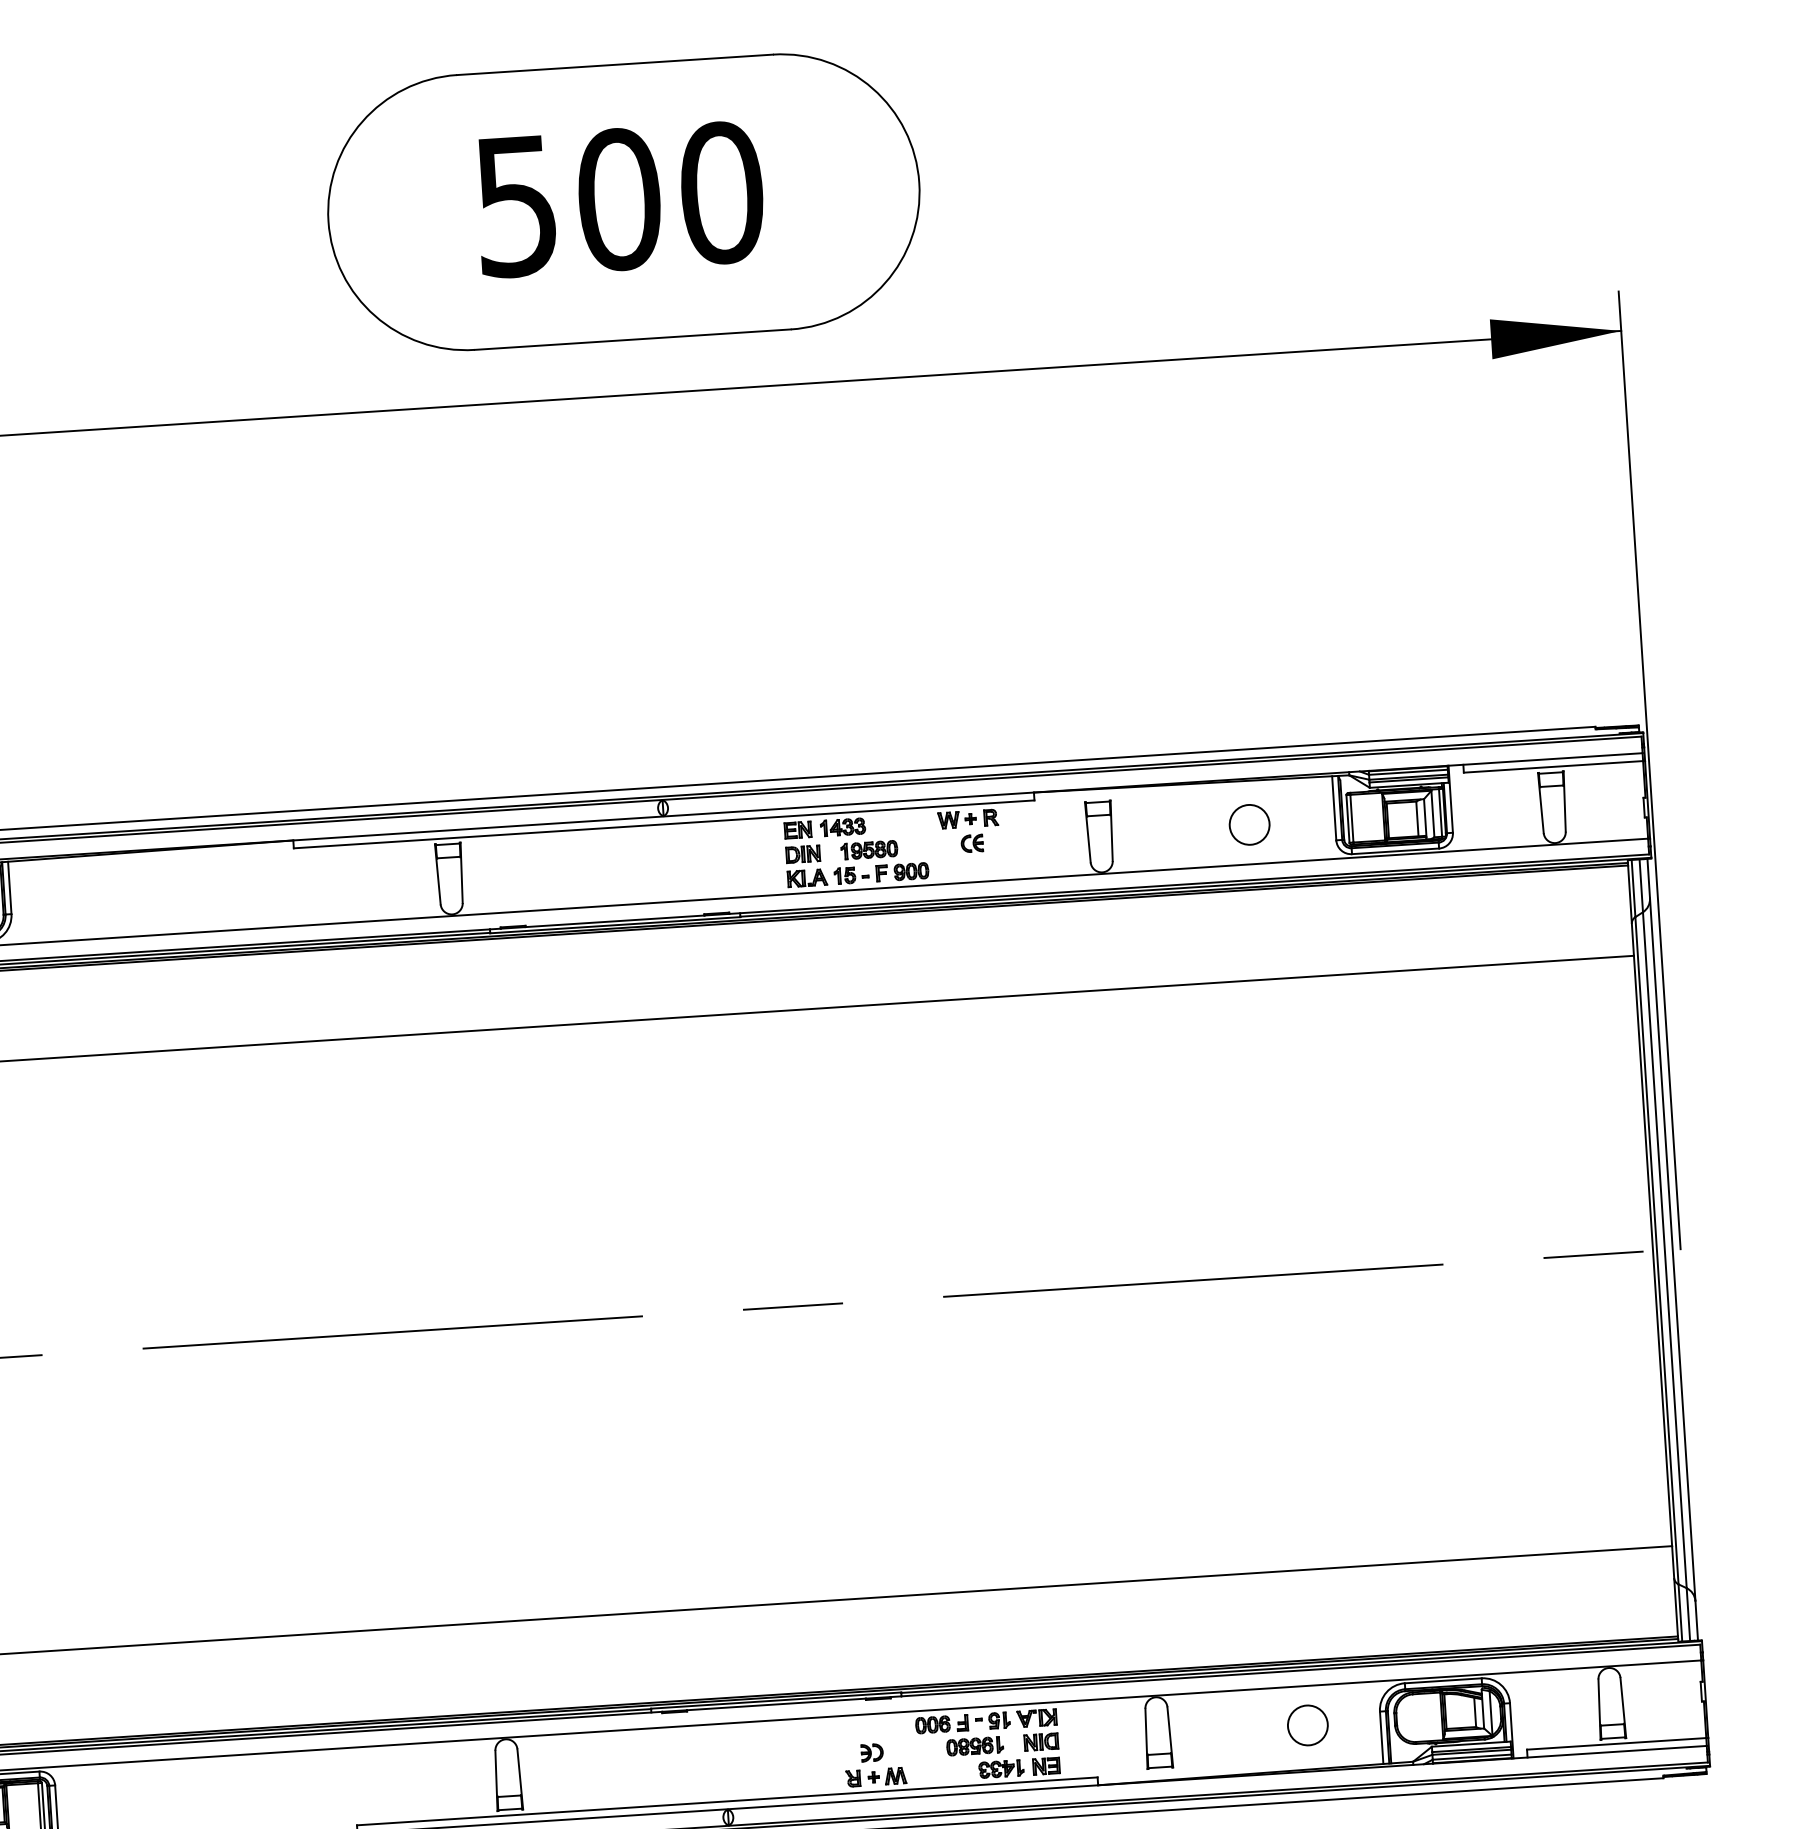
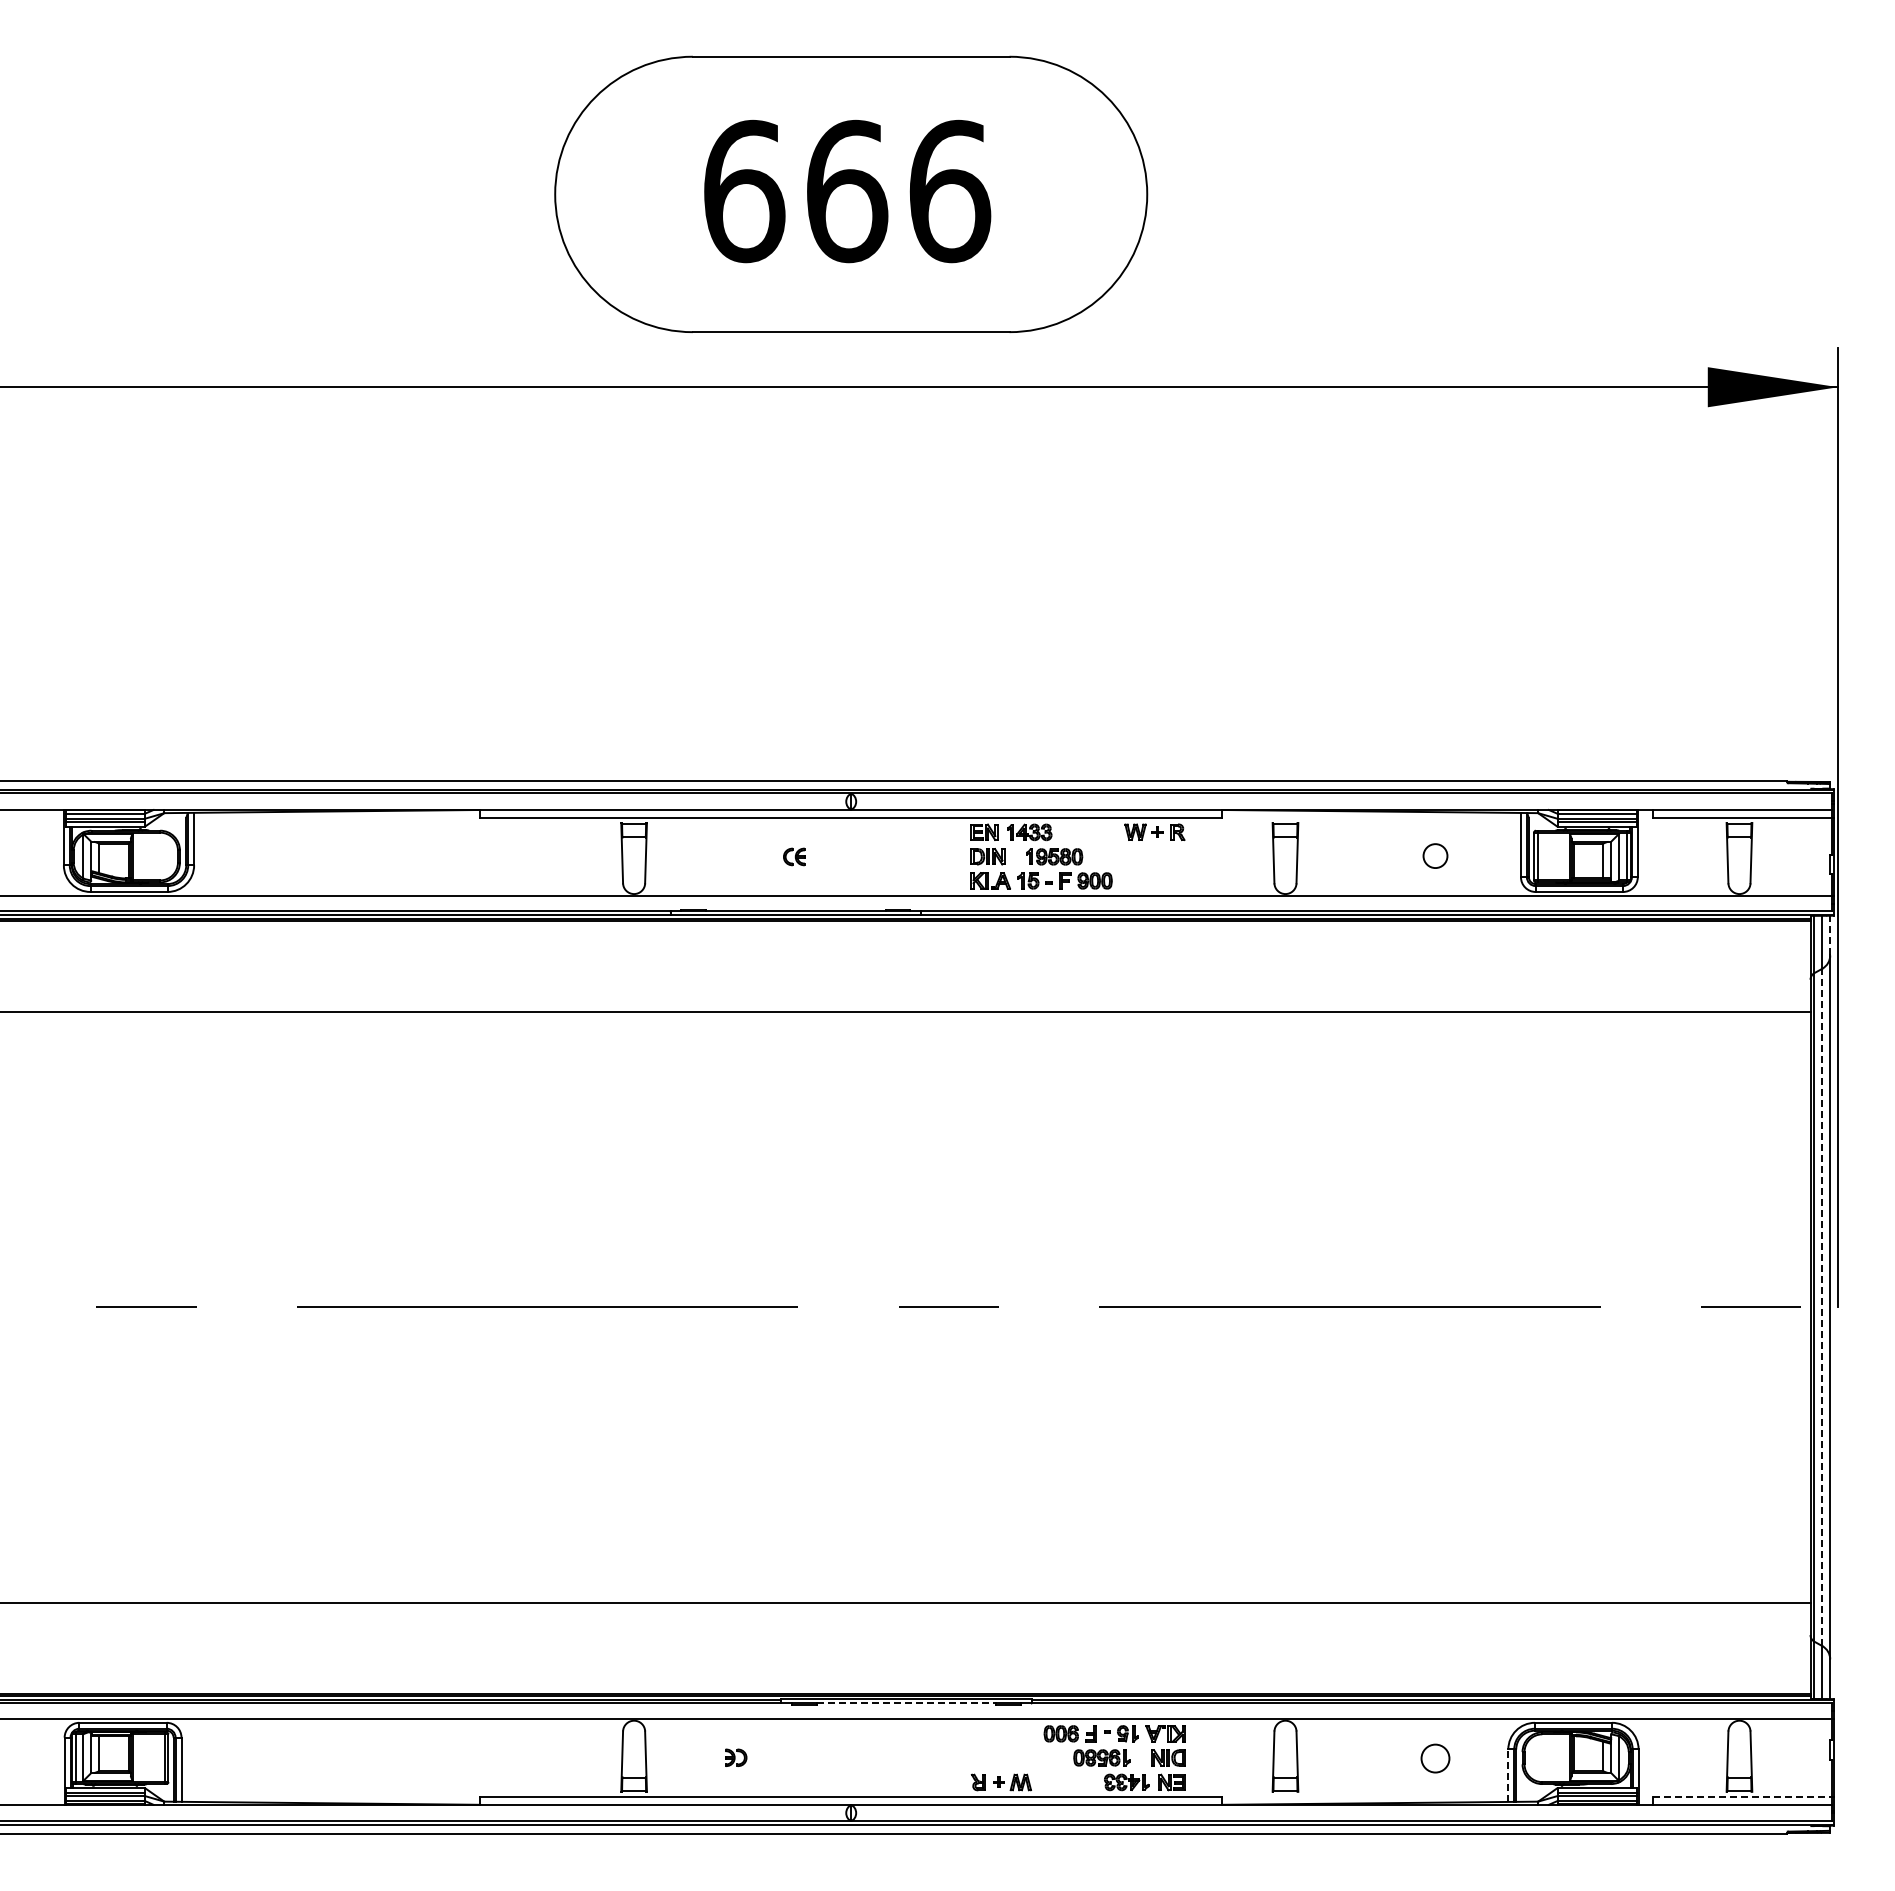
text: (619, 199) -> (847, 191), 500 -> 666
circle: (1249, 824) -> (1435, 855), size x0.6
part: (972, 843) -> (794, 856), moved
line: (1648, 878) -> (1830, 935), solid -> dashed
line: (1664, 1250) -> (1822, 1307), solid -> dashed
line: (776, 1704) -> (906, 1703), solid -> dashed
circle: (1307, 1725) -> (1435, 1758), size x0.7
line: (1381, 1737) -> (1508, 1775), solid -> dashed
line: (1616, 1743) -> (1742, 1796), solid -> dashed
part: (872, 1752) -> (736, 1757), moved

